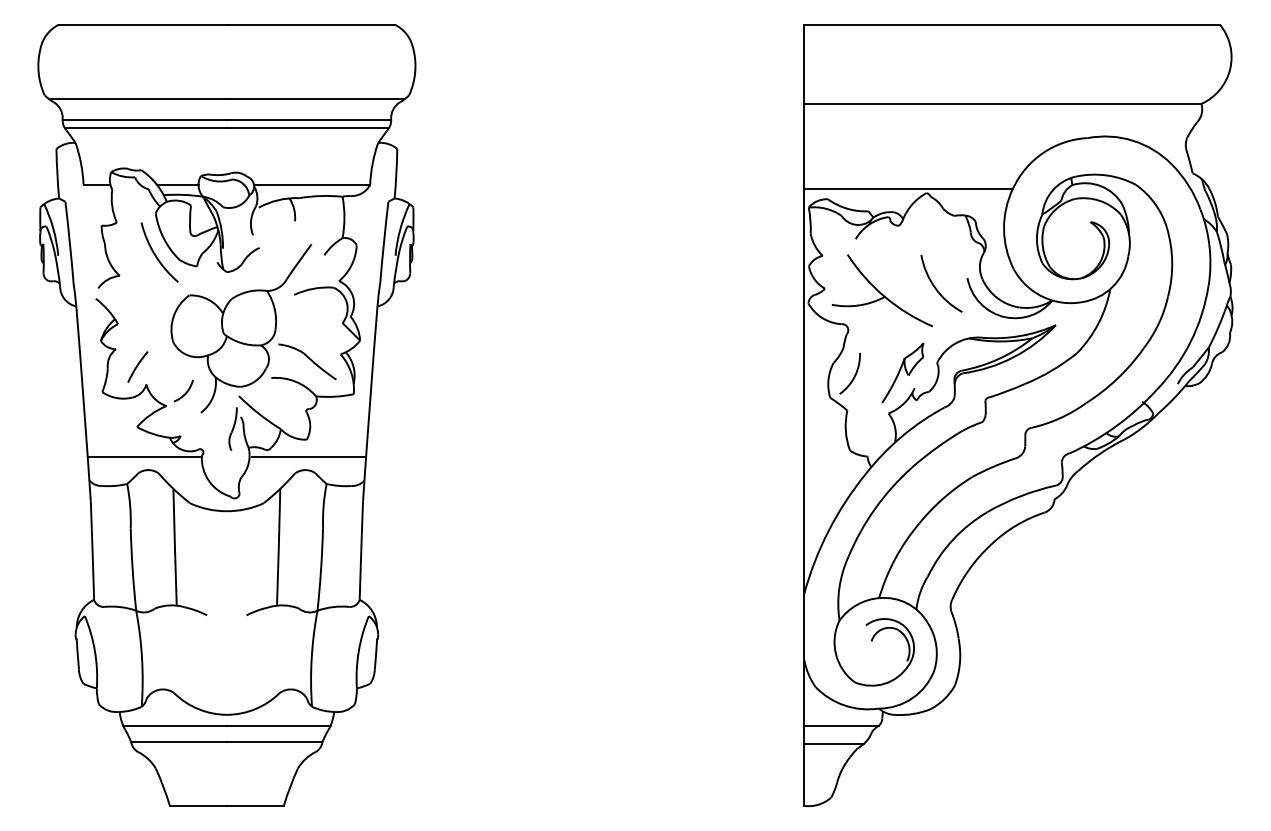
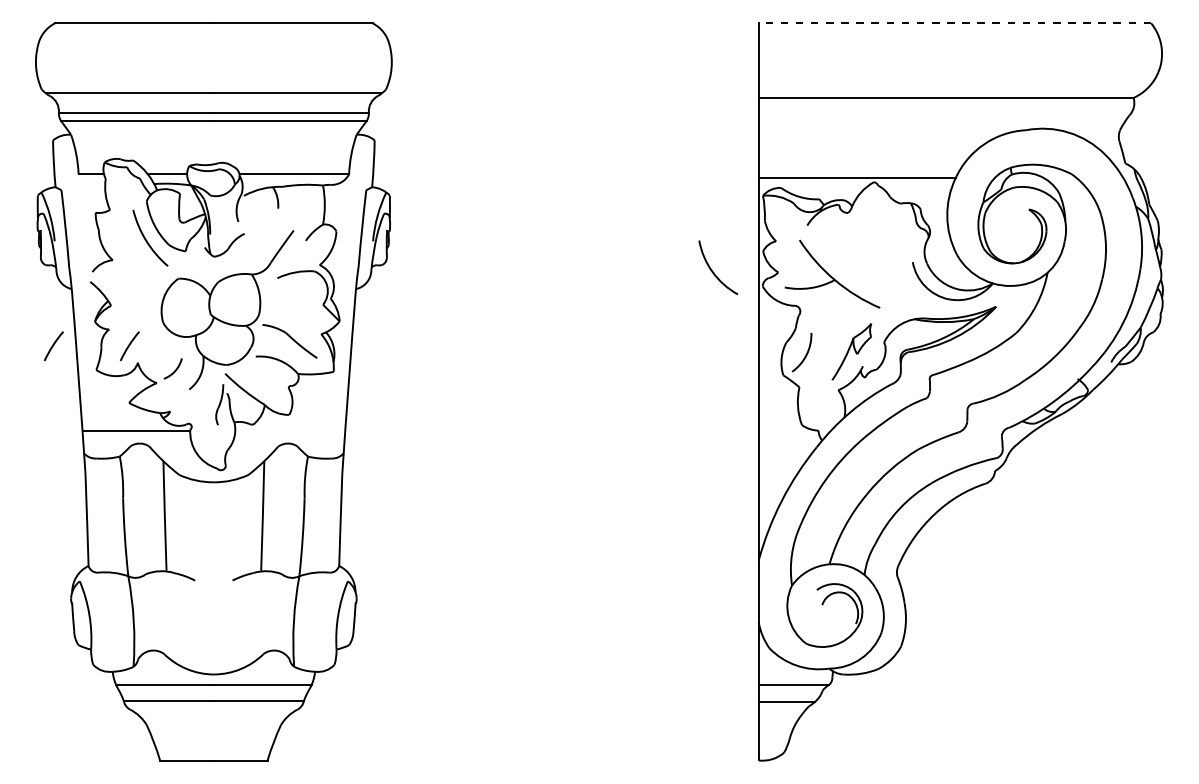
line: (1011, 25) -> (954, 23), solid -> dashed
arc: (935, 285) -> (712, 269), moved
arc: (56, 367) -> (53, 346), added
line: (309, 456) -> (291, 430), removed

